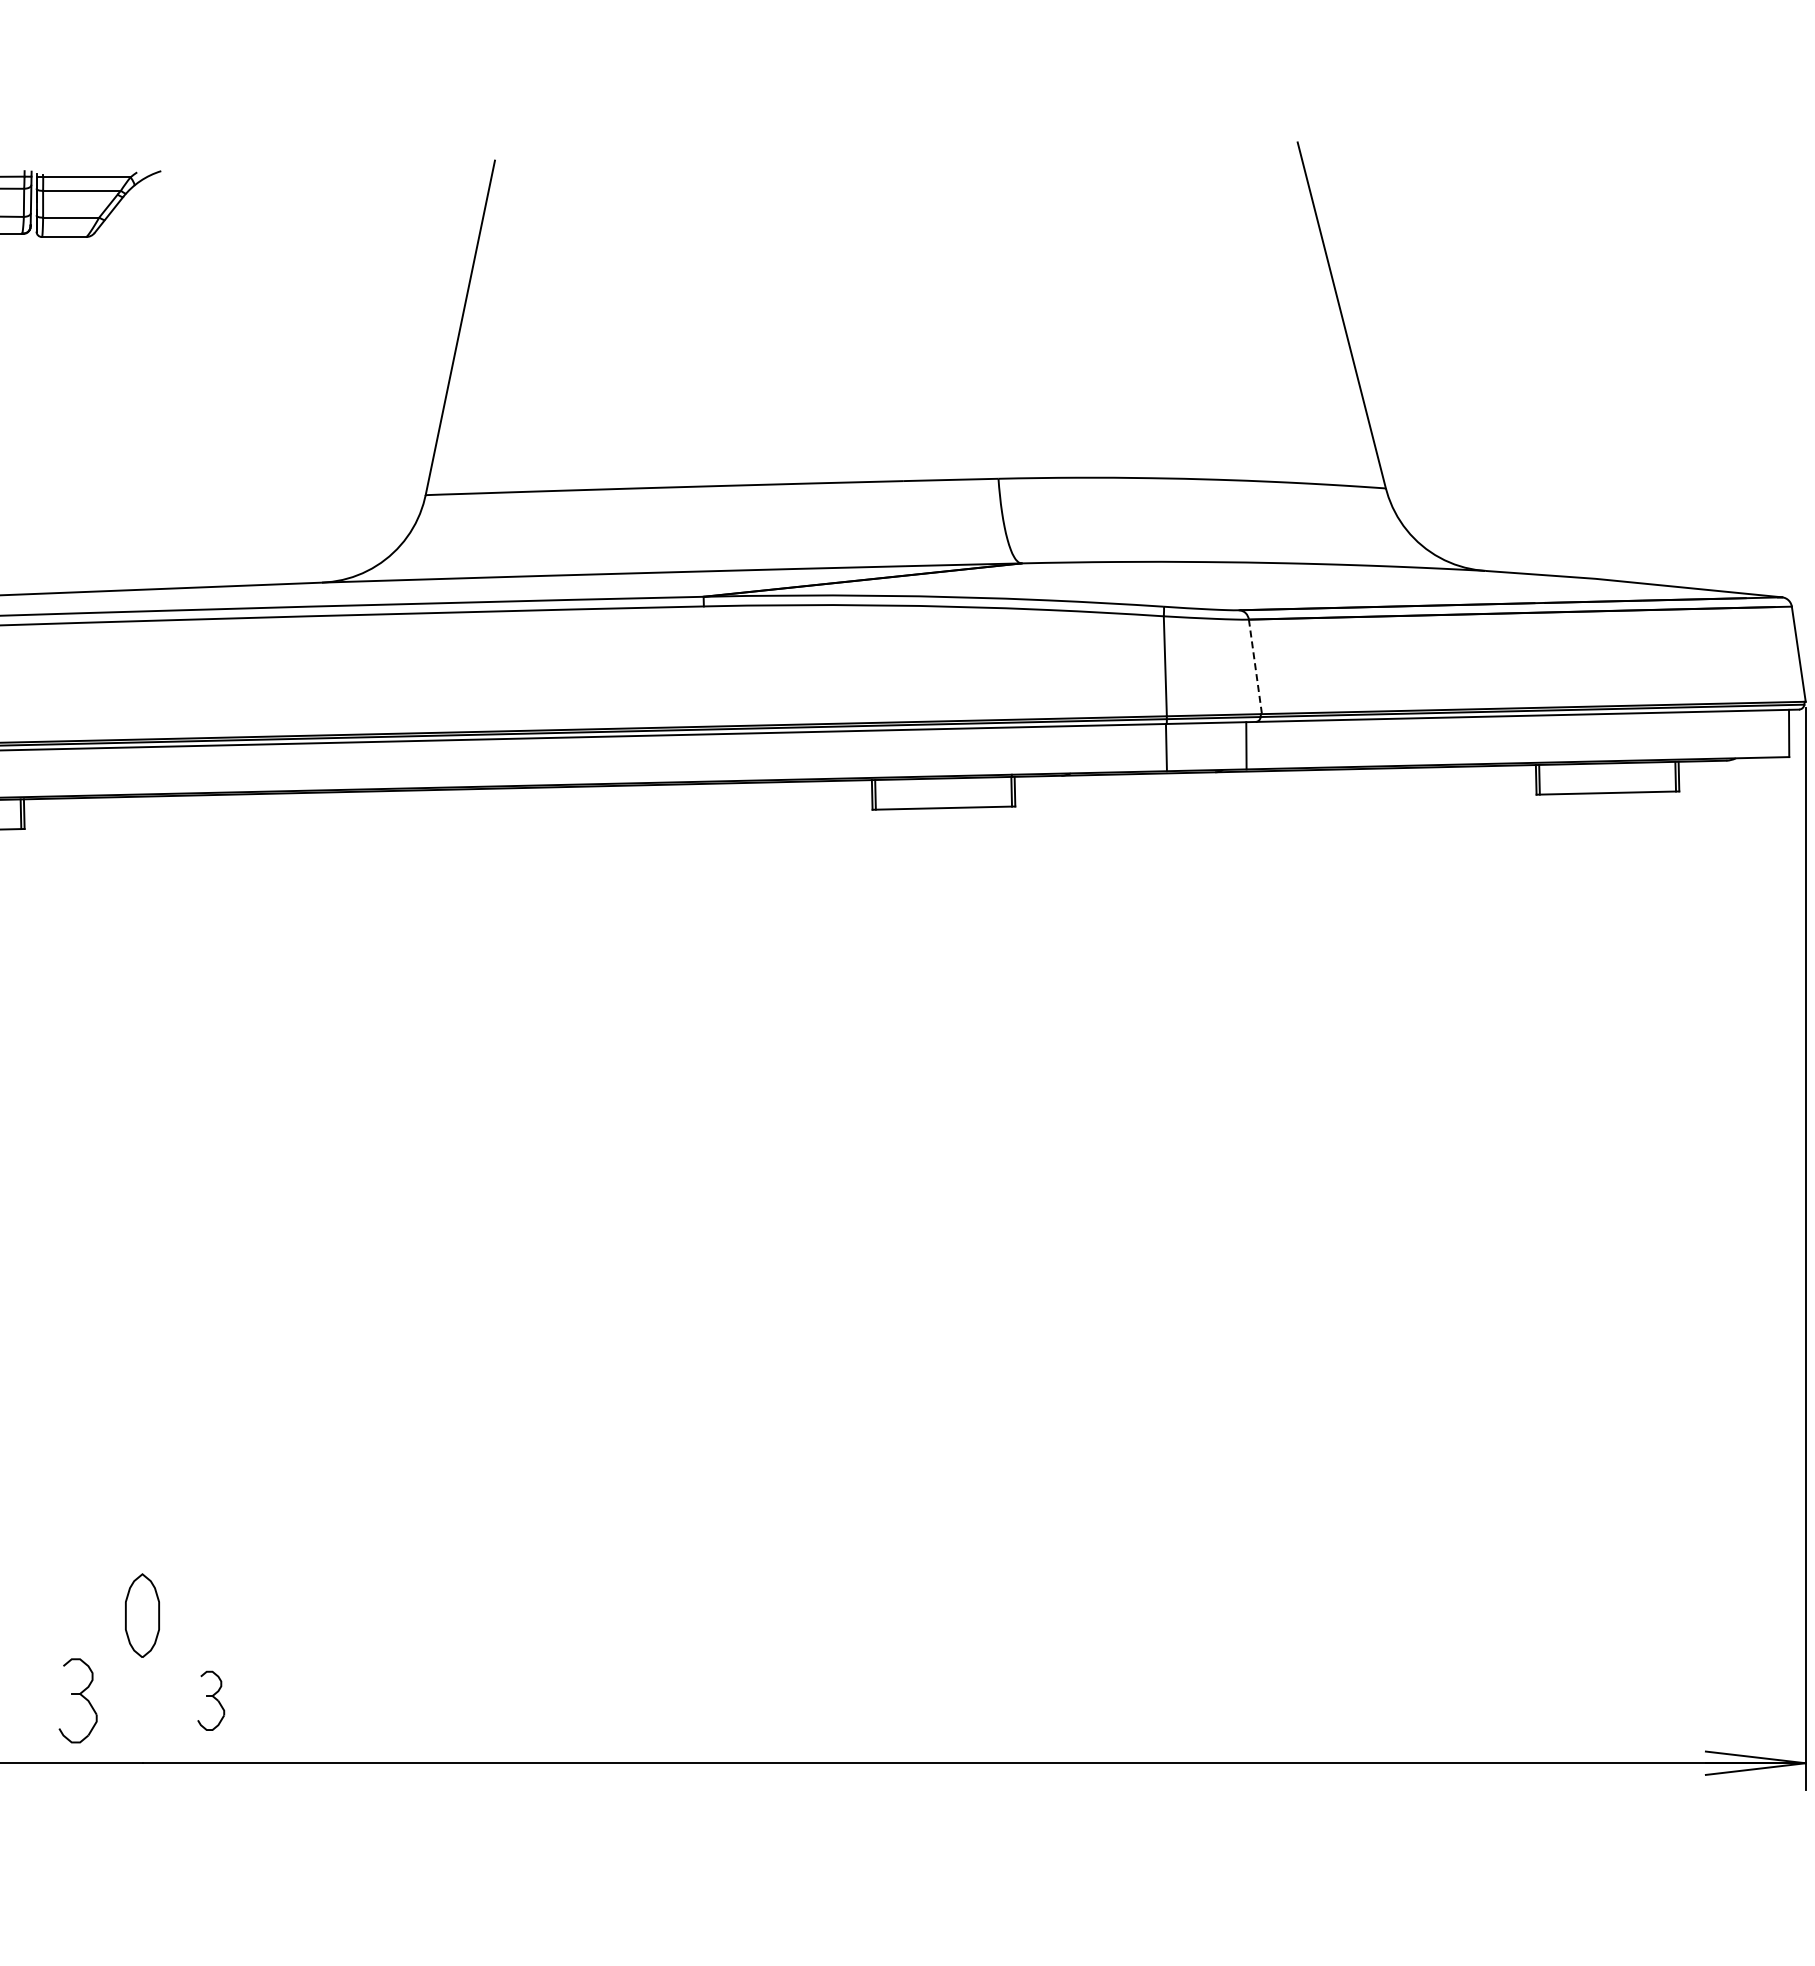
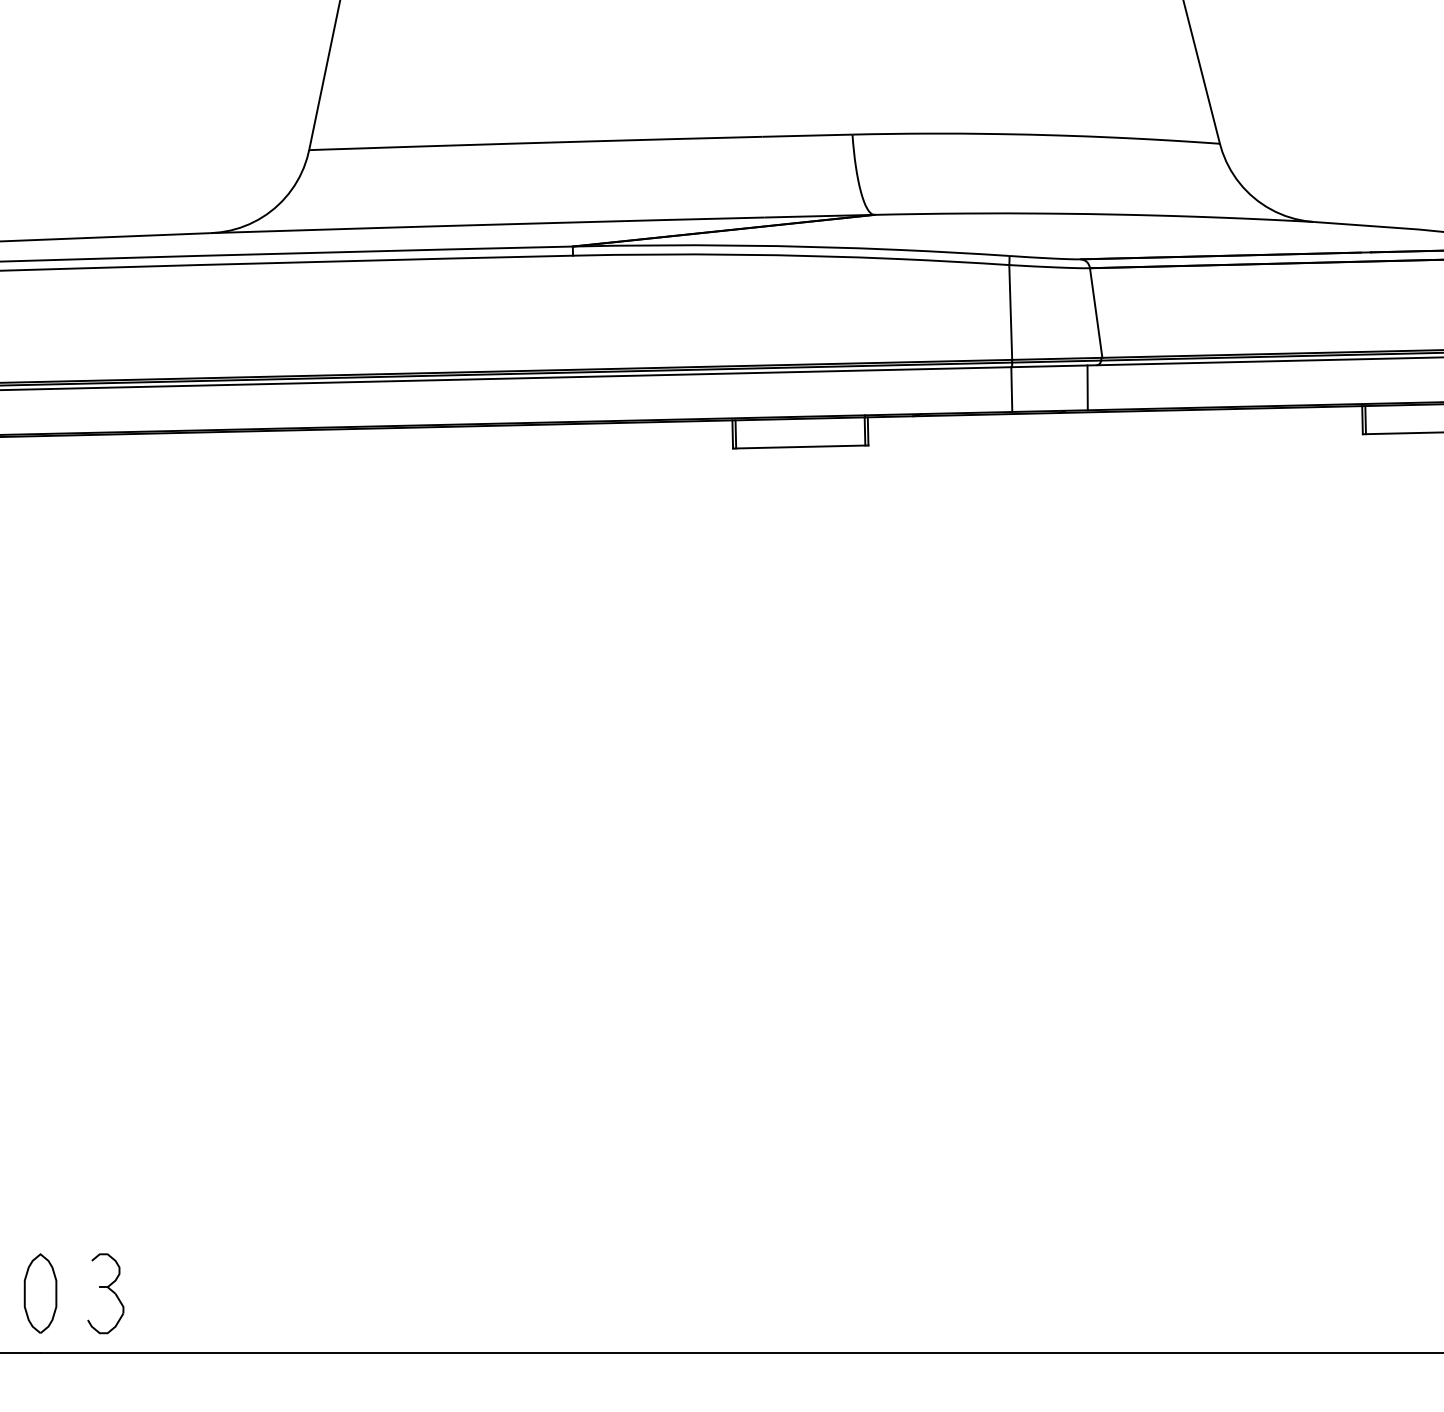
line: (1255, 666) -> (1096, 312), dashed -> solid
part: (142, 1615) -> (40, 1293), moved
part: (210, 1700) -> (105, 1293), size x1.43

